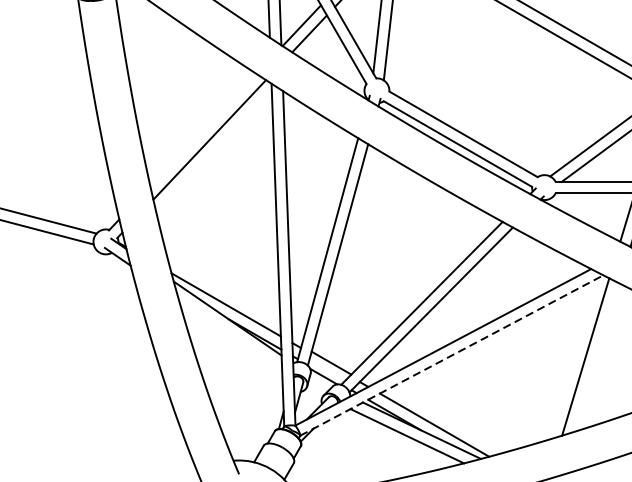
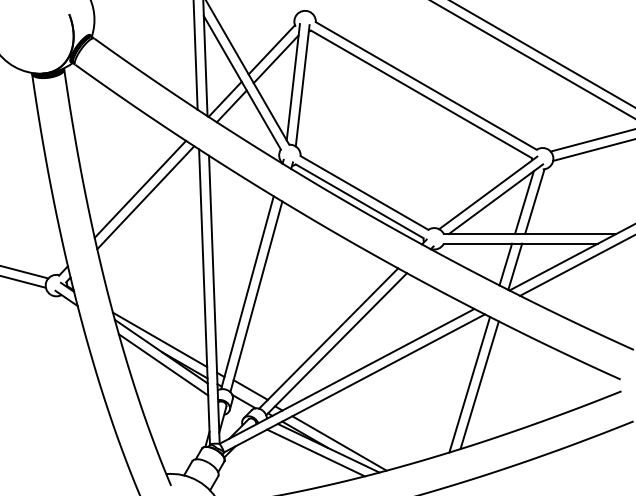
line: (203, 129) -> (140, 188), added
line: (230, 333) -> (163, 364), added
line: (451, 355) -> (354, 383), dashed -> solid
line: (597, 357) -> (479, 385), added

